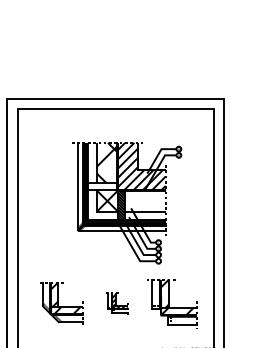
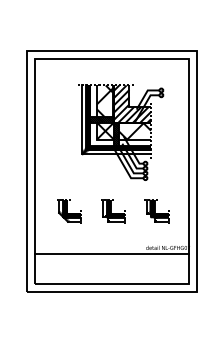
hatch: (102, 186) -> (101, 119), added
hatch: (145, 201) -> (135, 131), added
part: (61, 303) -> (69, 211), size x0.71
part: (117, 303) -> (113, 211), size x1.43
part: (172, 303) -> (156, 211), size x0.62

